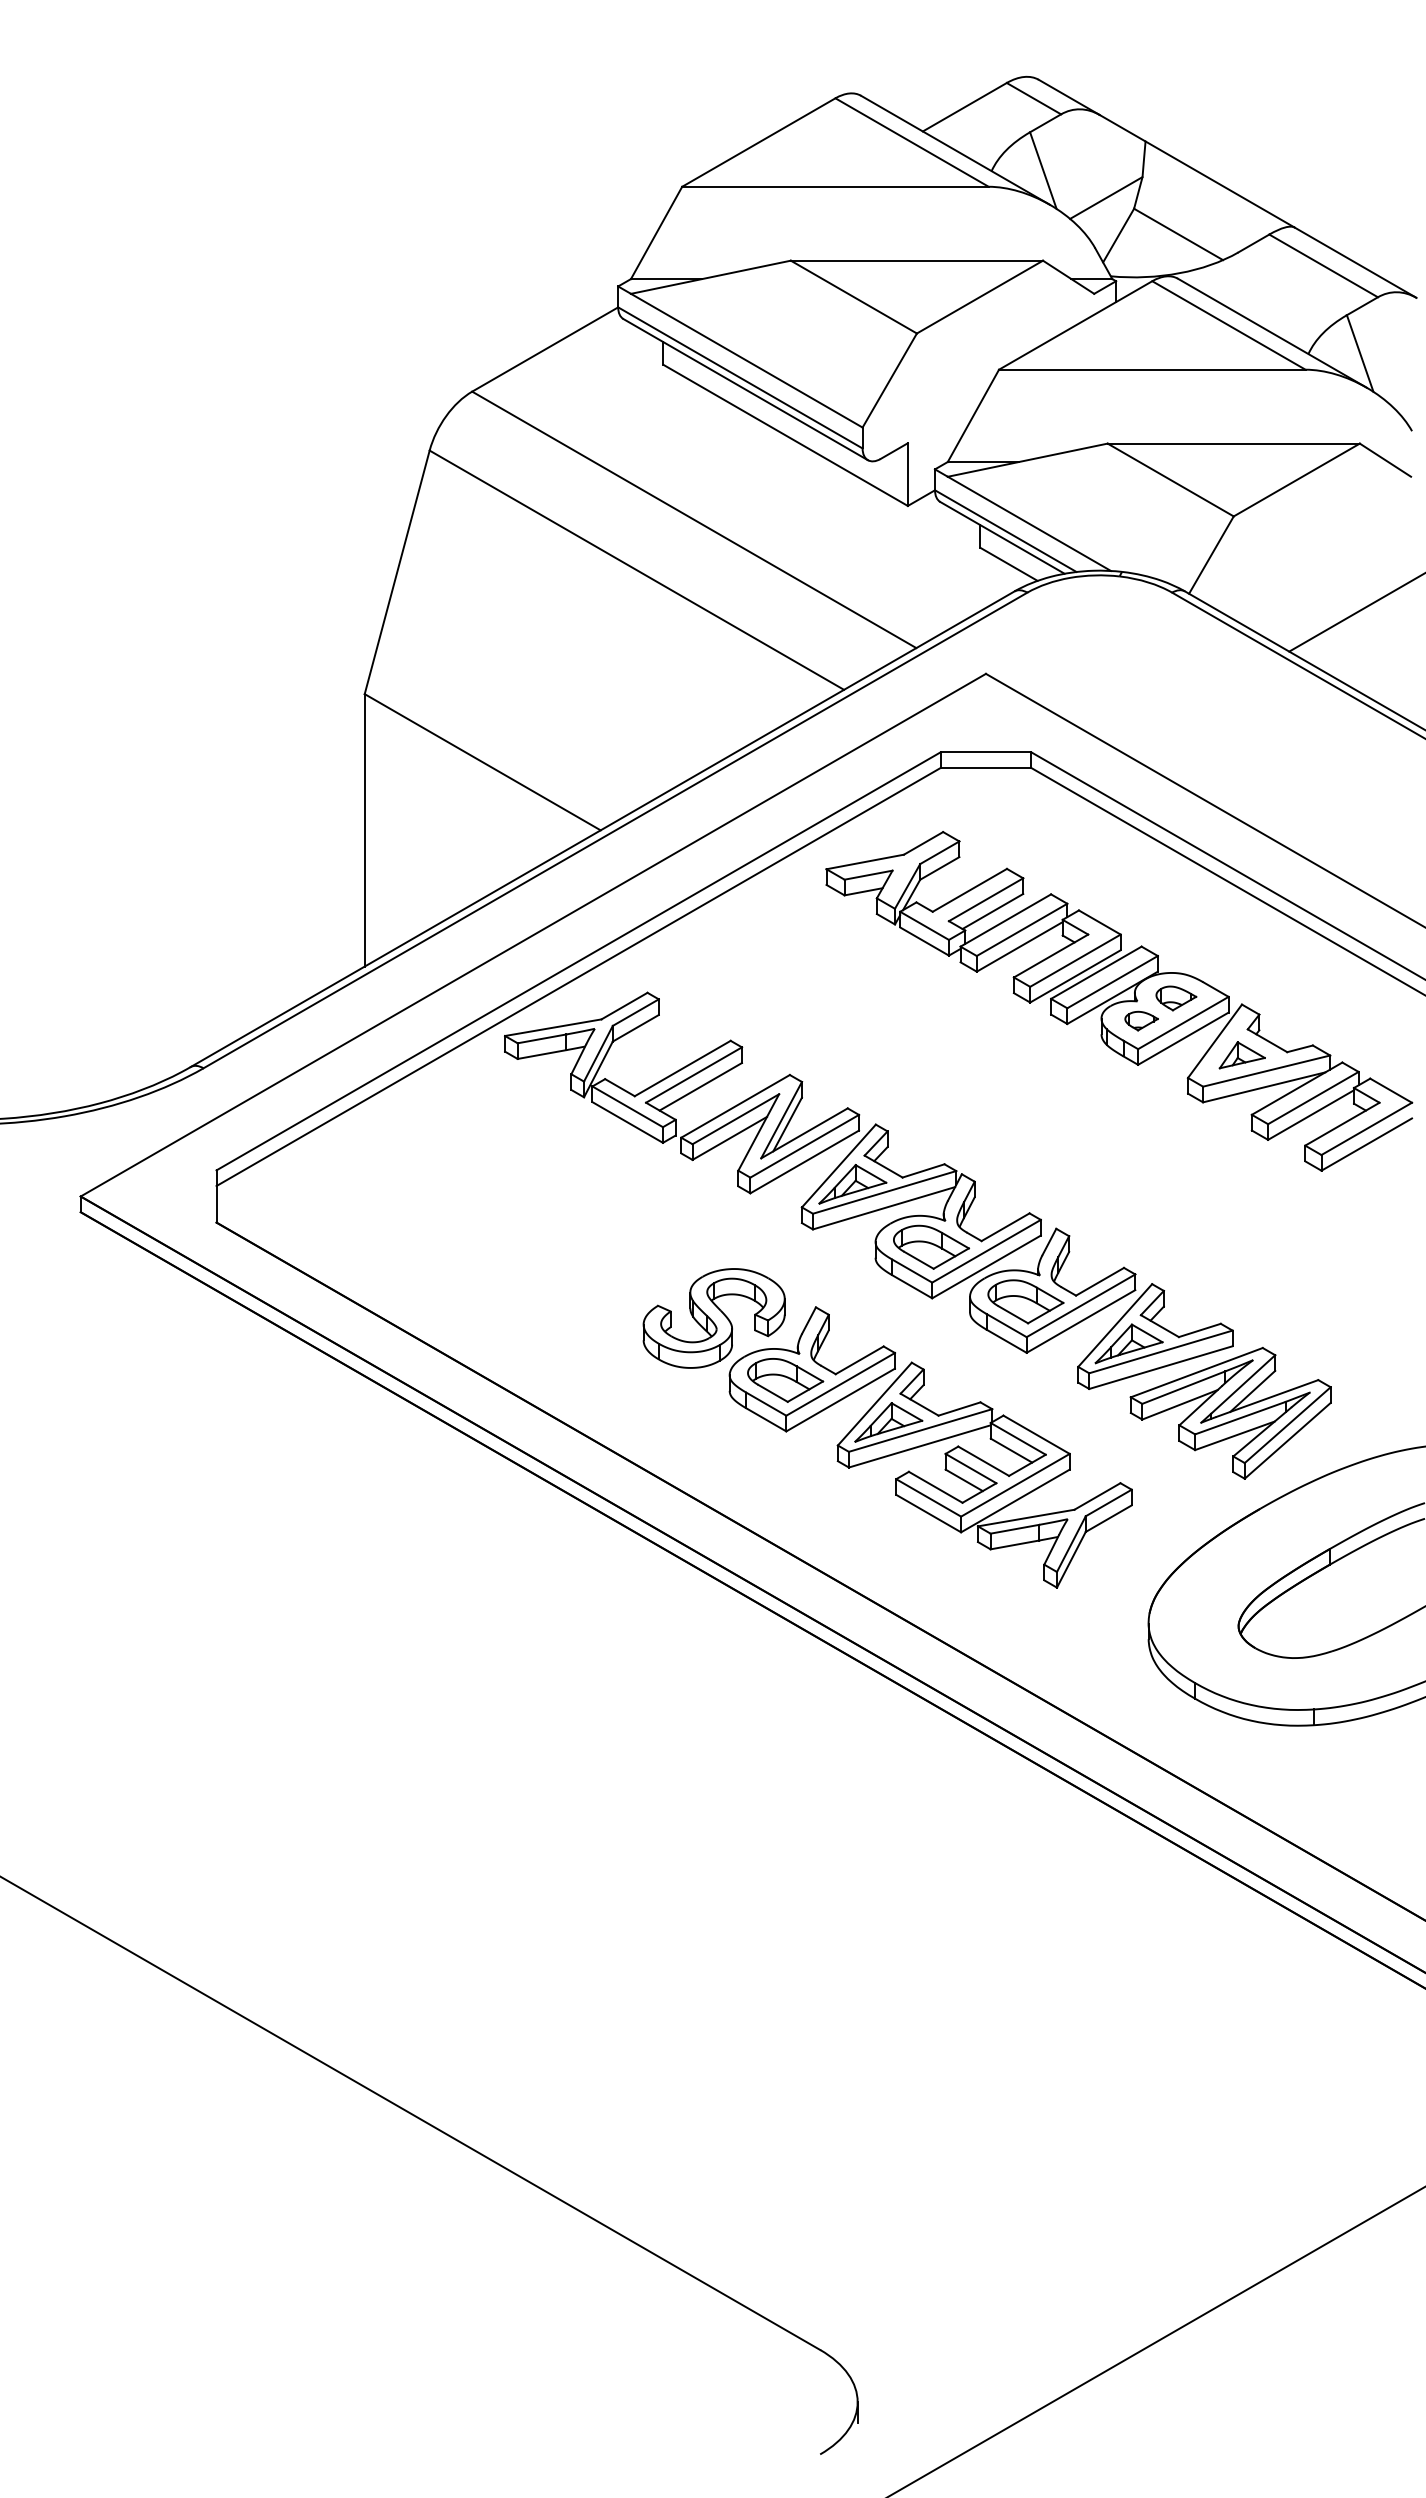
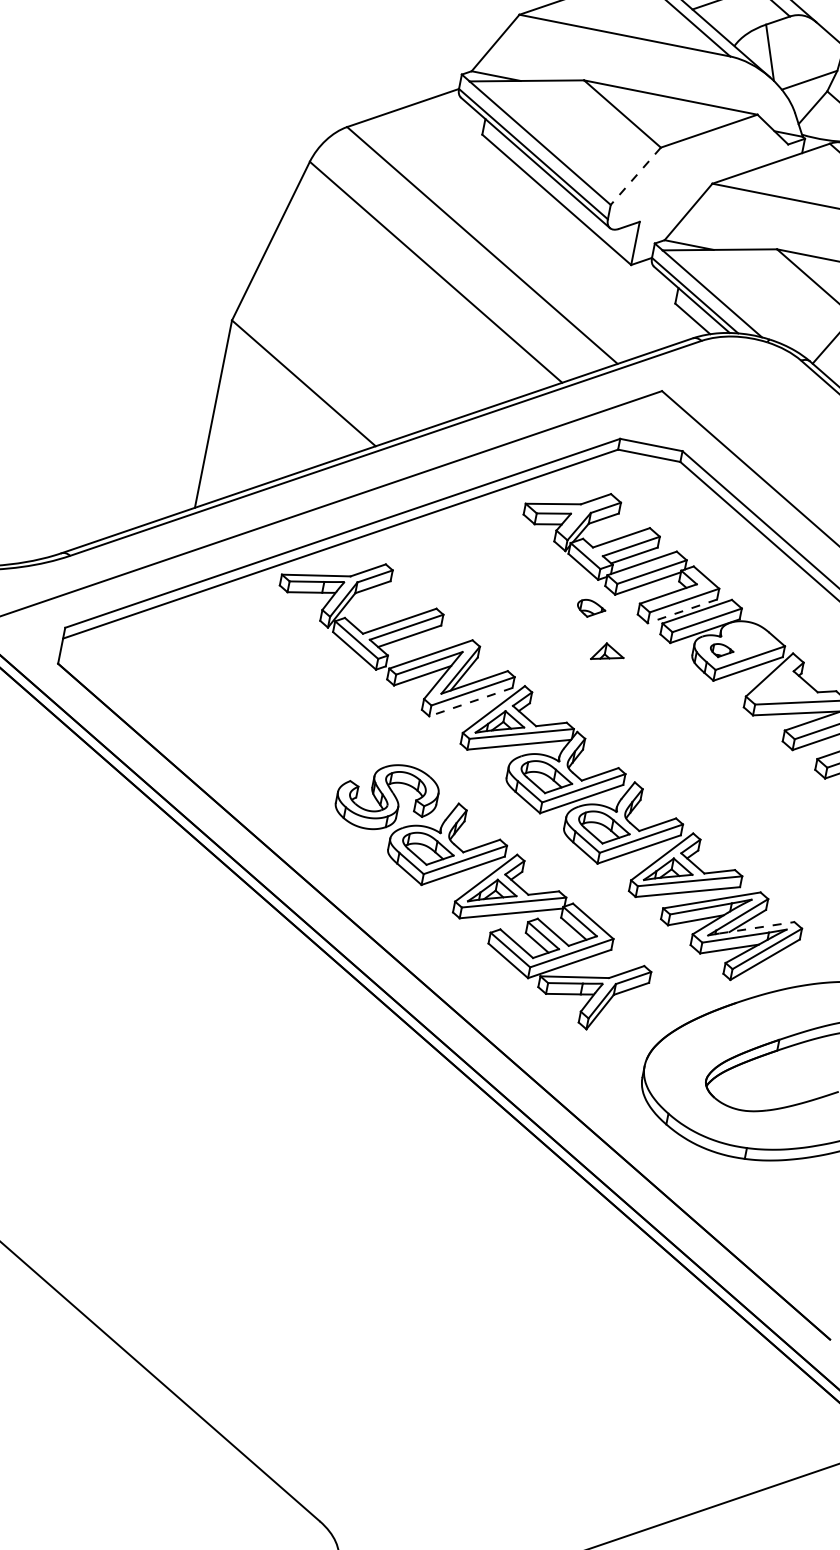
line: (889, 380) -> (635, 176), solid -> dashed
line: (1075, 976) -> (682, 611), solid -> dashed
part: (1176, 998) -> (591, 609), moved
part: (1241, 1055) -> (607, 653), moved
line: (804, 1161) -> (470, 701), solid -> dashed
line: (1267, 1398) -> (756, 927), solid -> dashed

